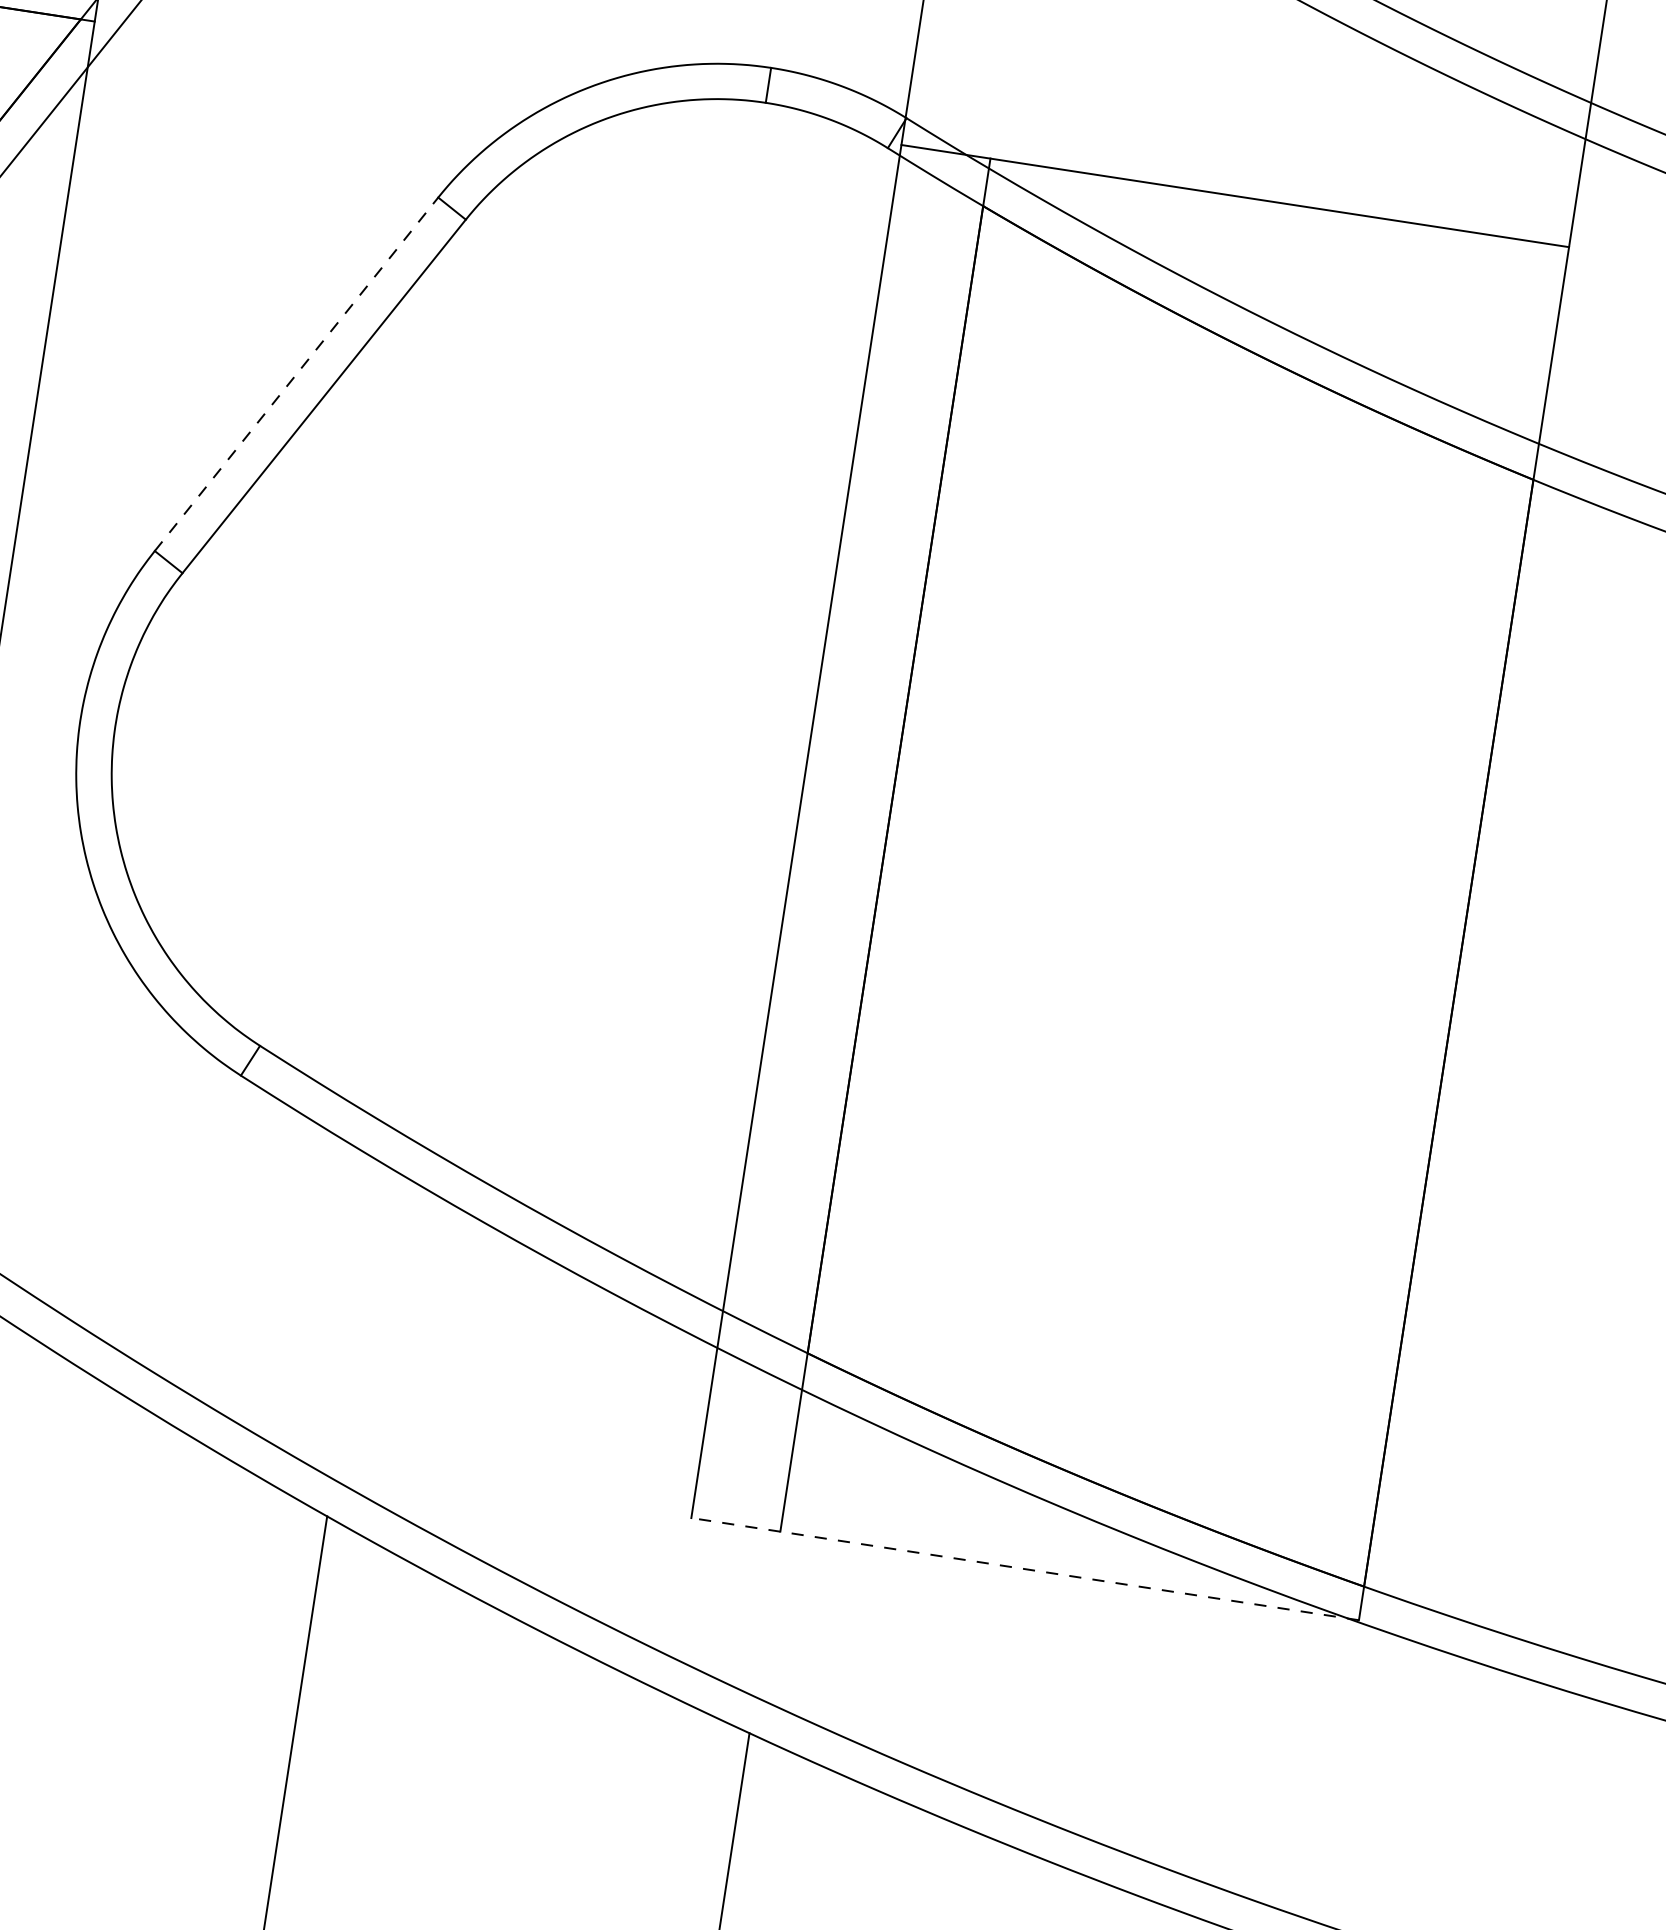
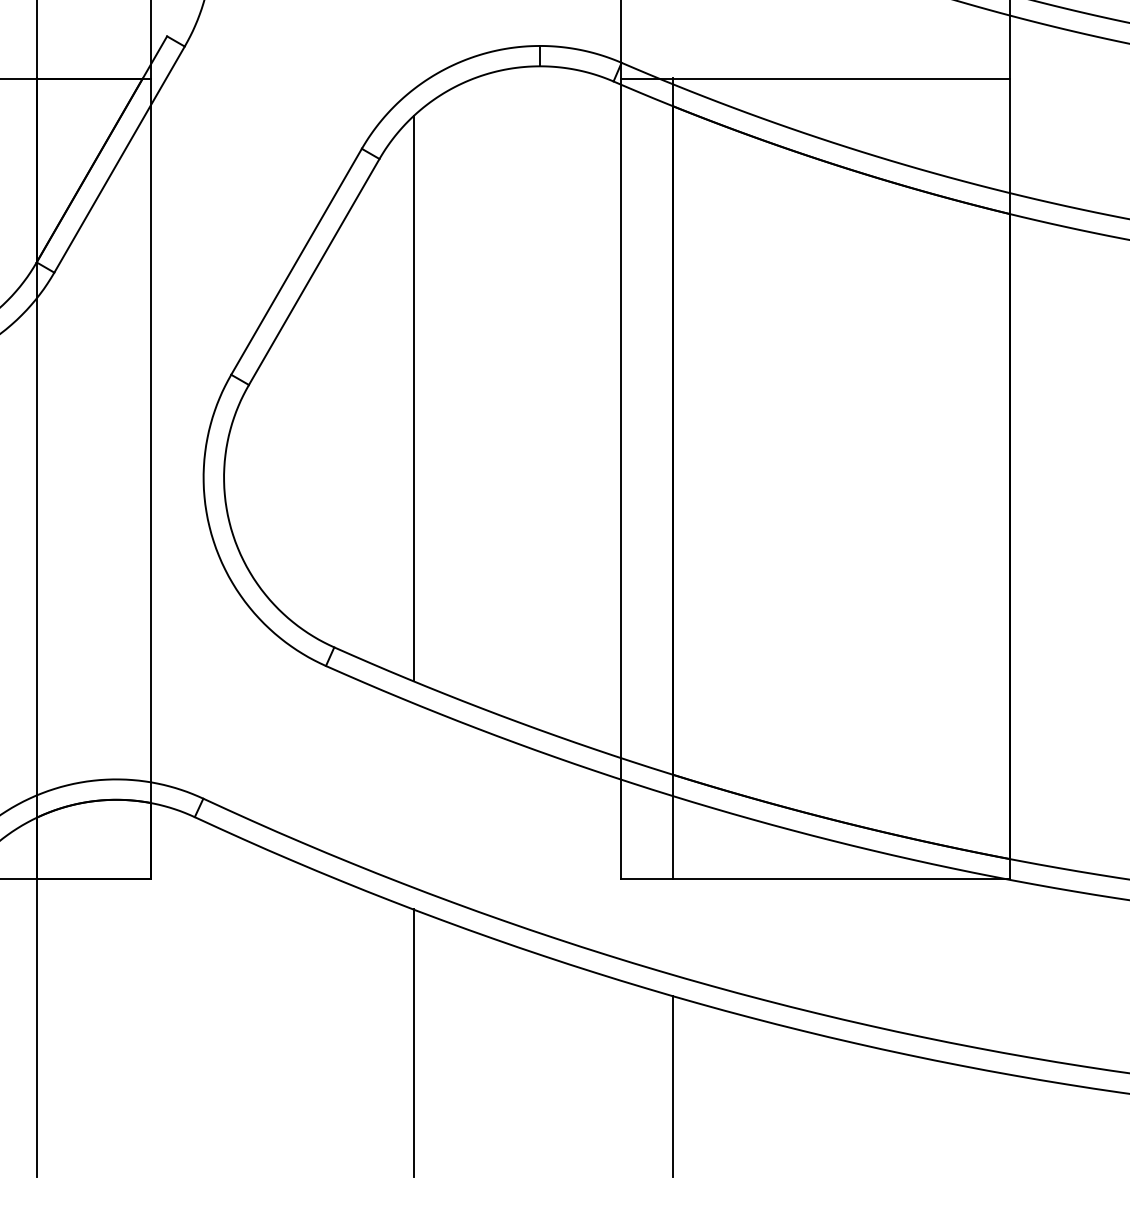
line: (296, 373) -> (296, 261), dashed -> solid
line: (461, 639) -> (413, 398), added
line: (1025, 1568) -> (815, 878), dashed -> solid

